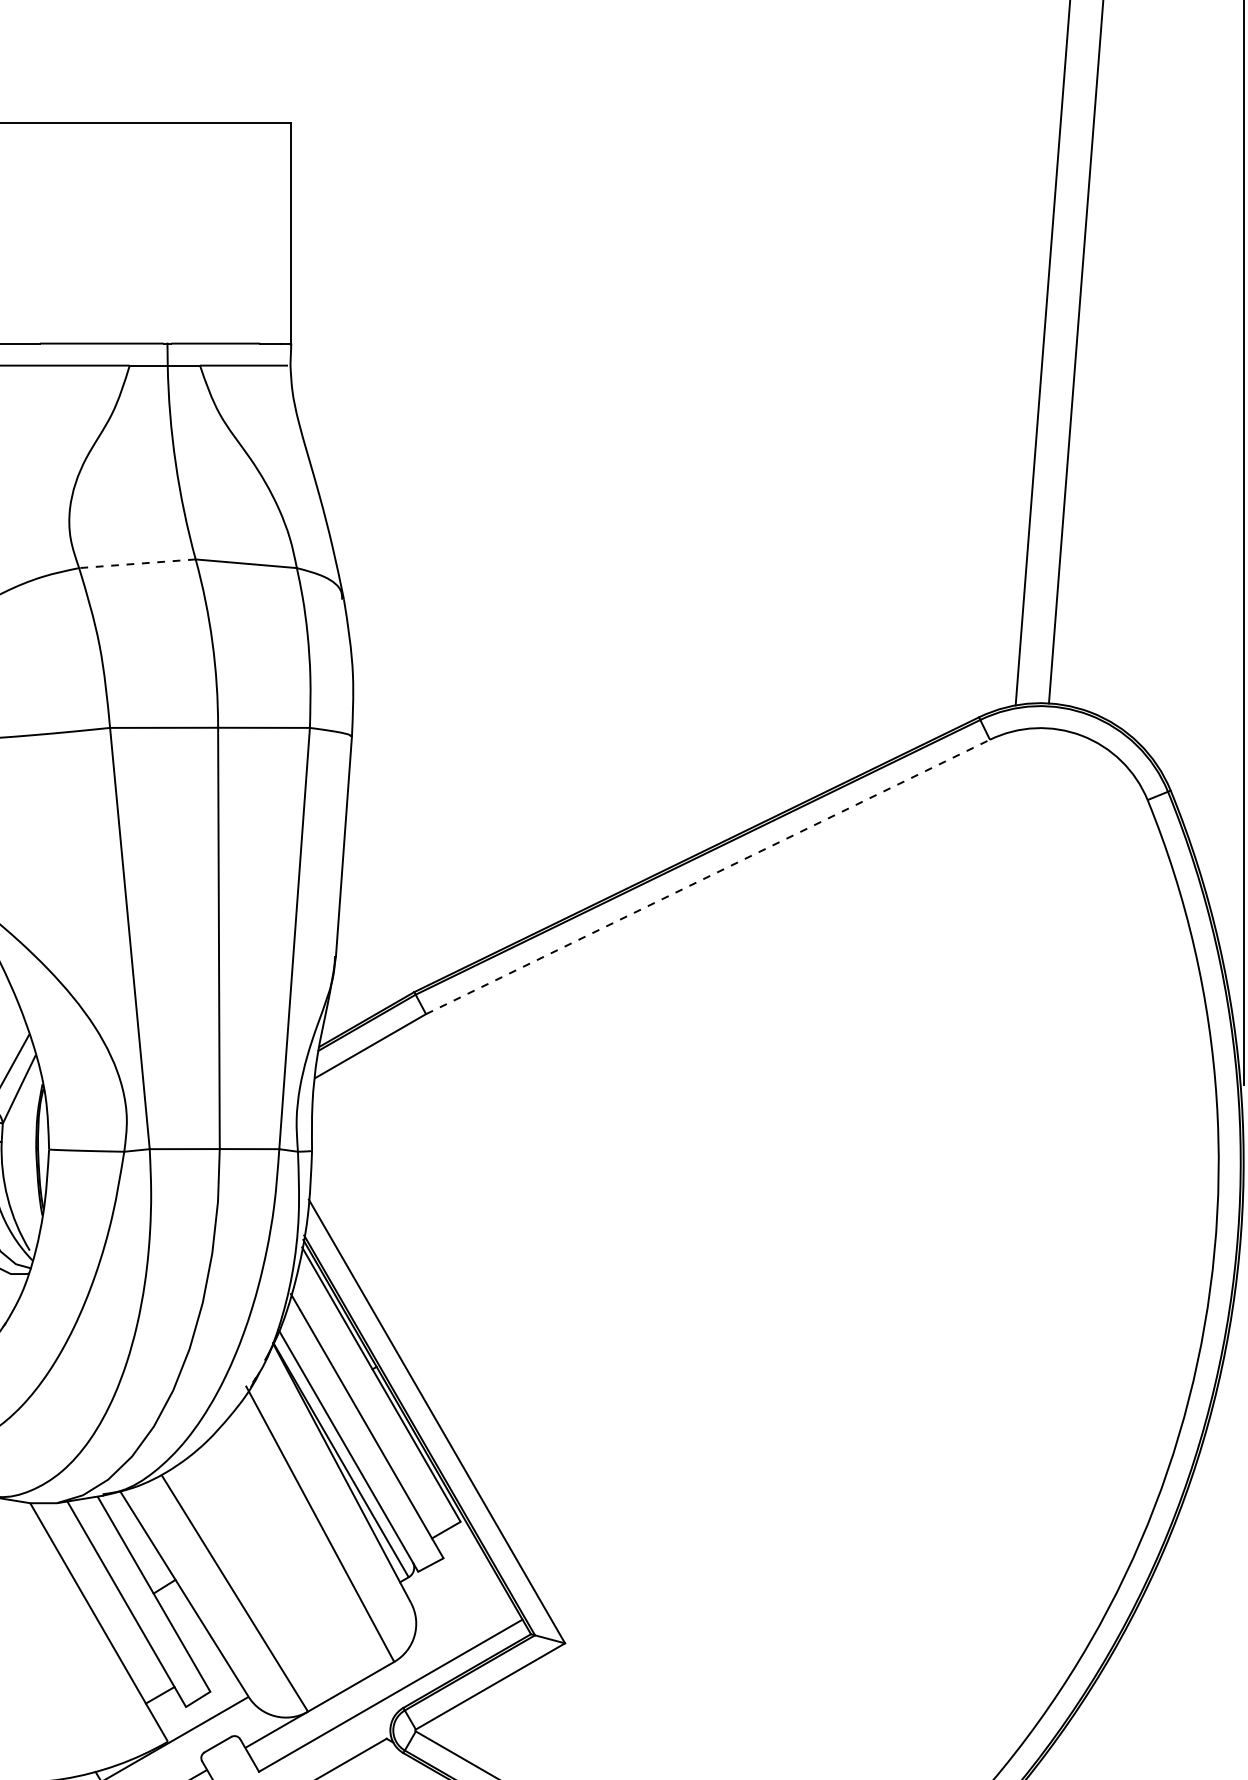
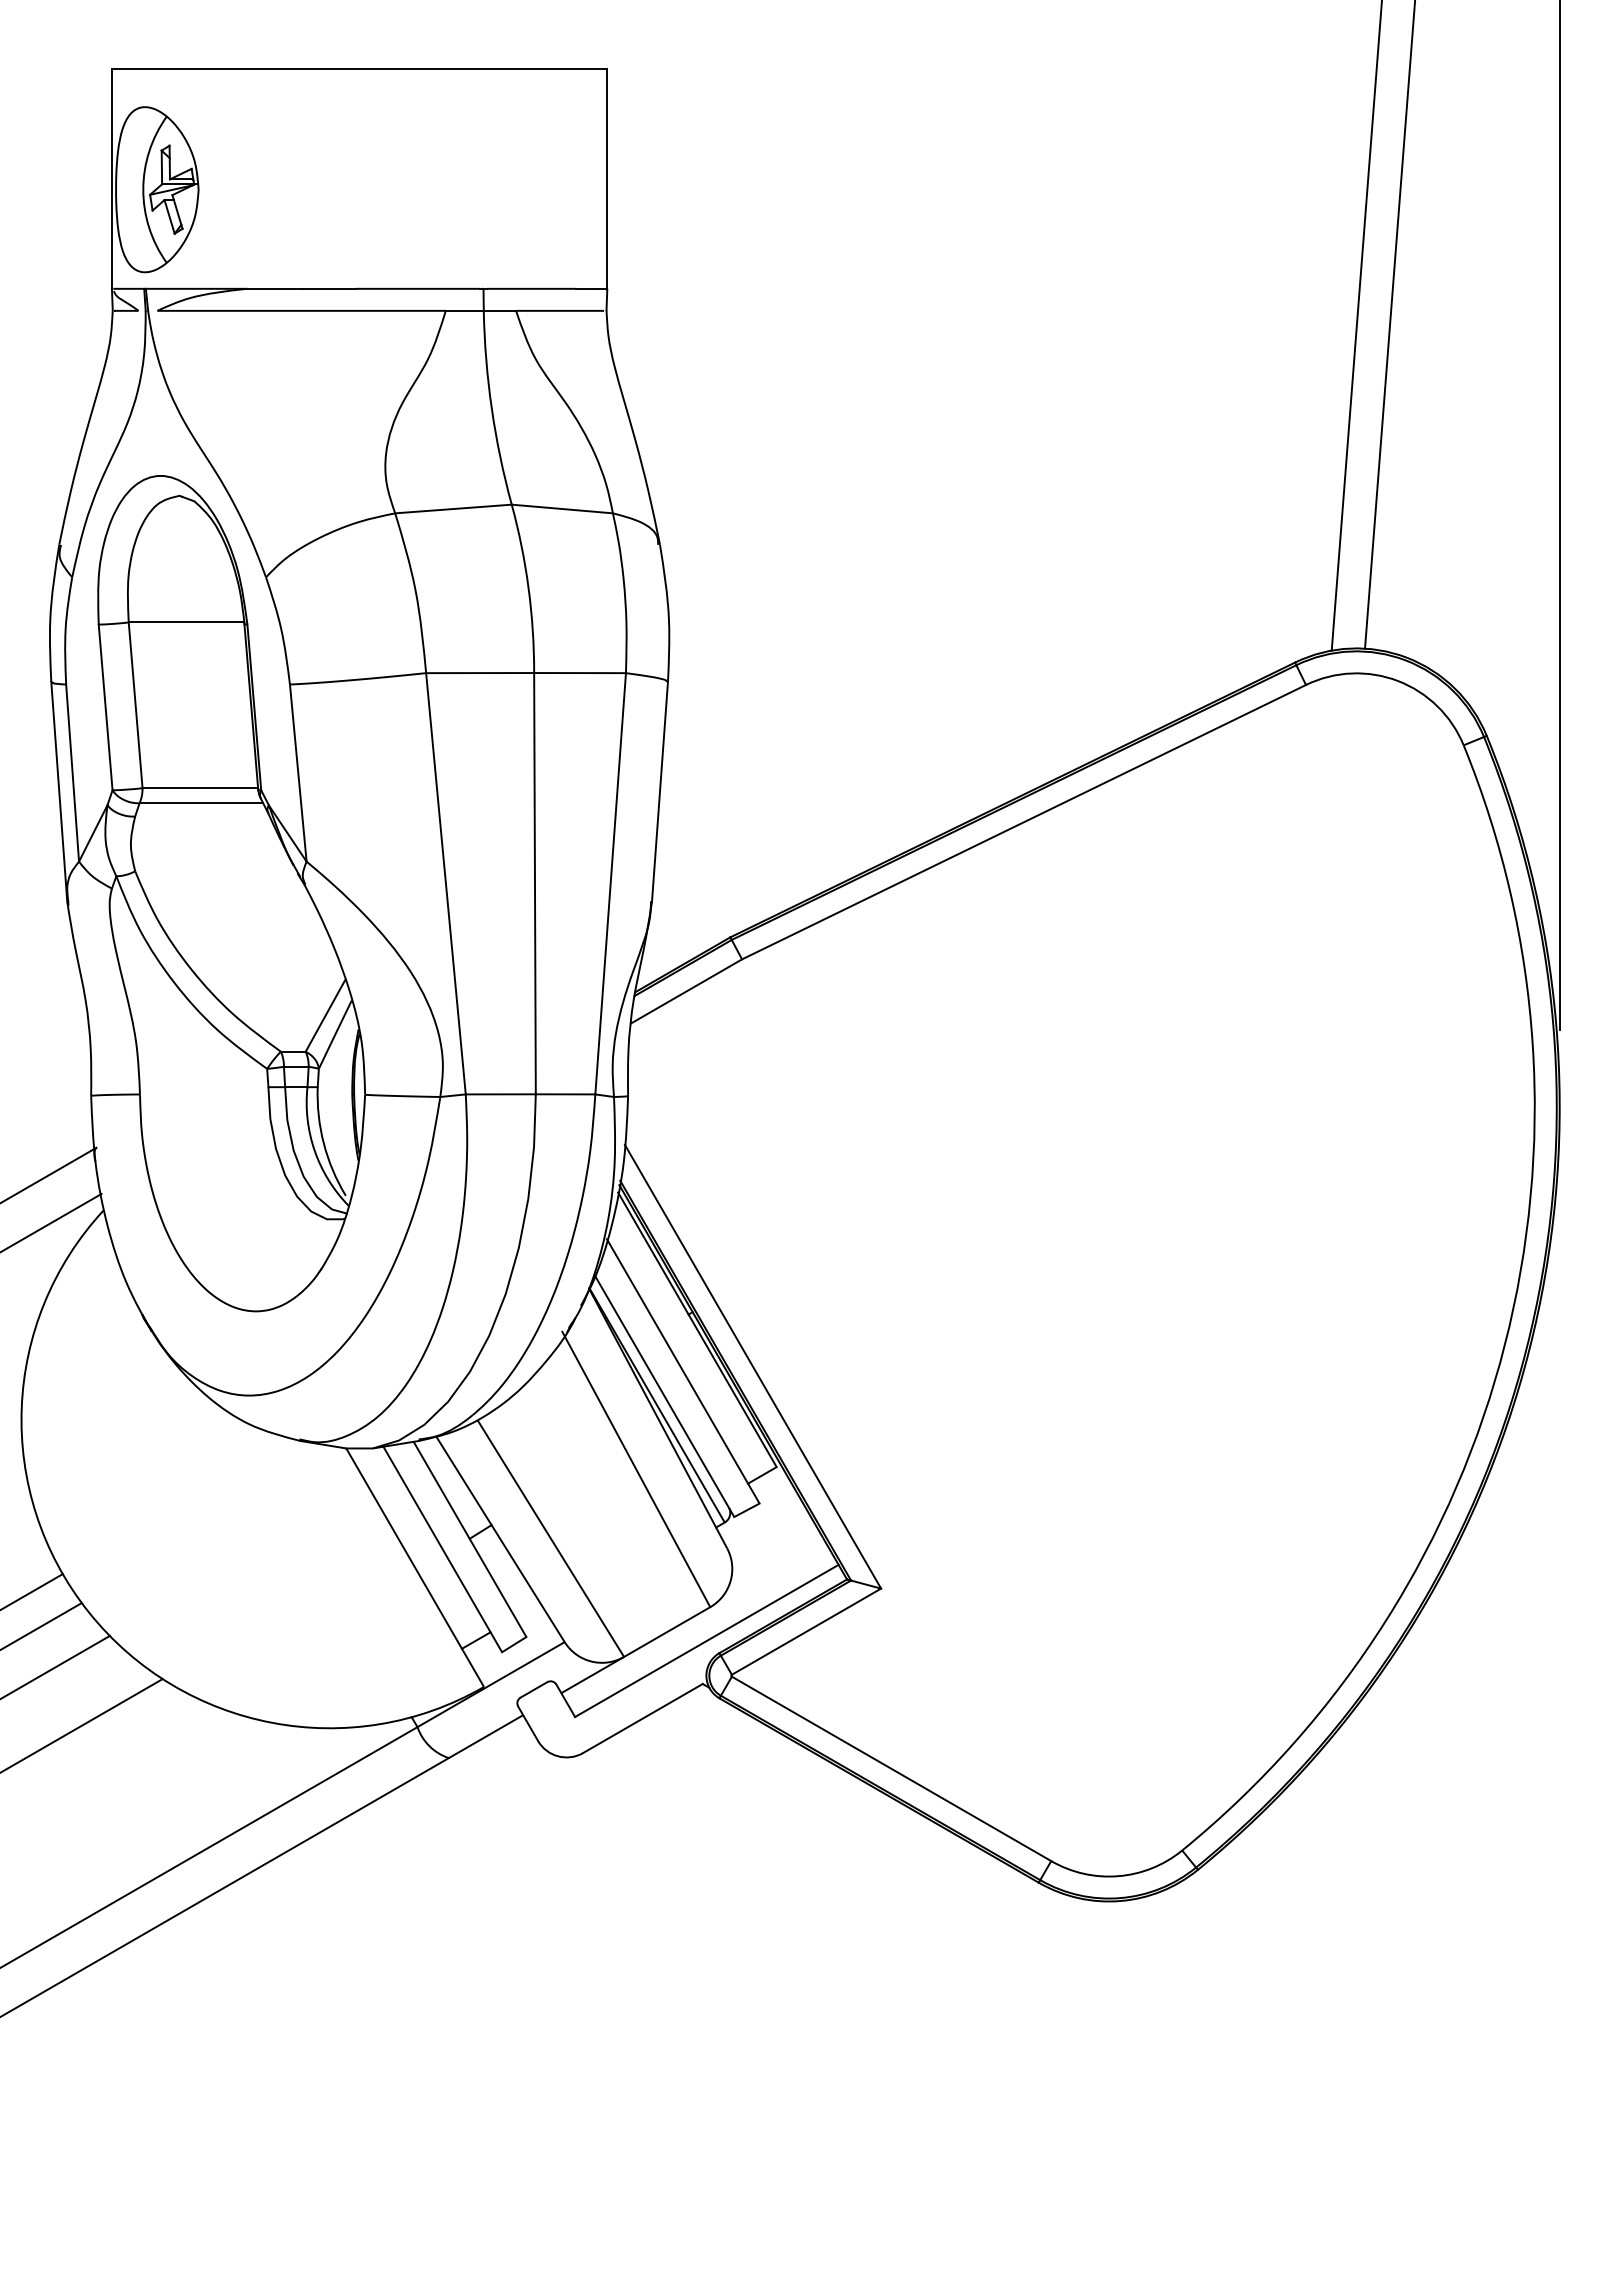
line: (137, 564) -> (453, 509), dashed -> solid
line: (708, 877) -> (1024, 822), dashed -> solid

